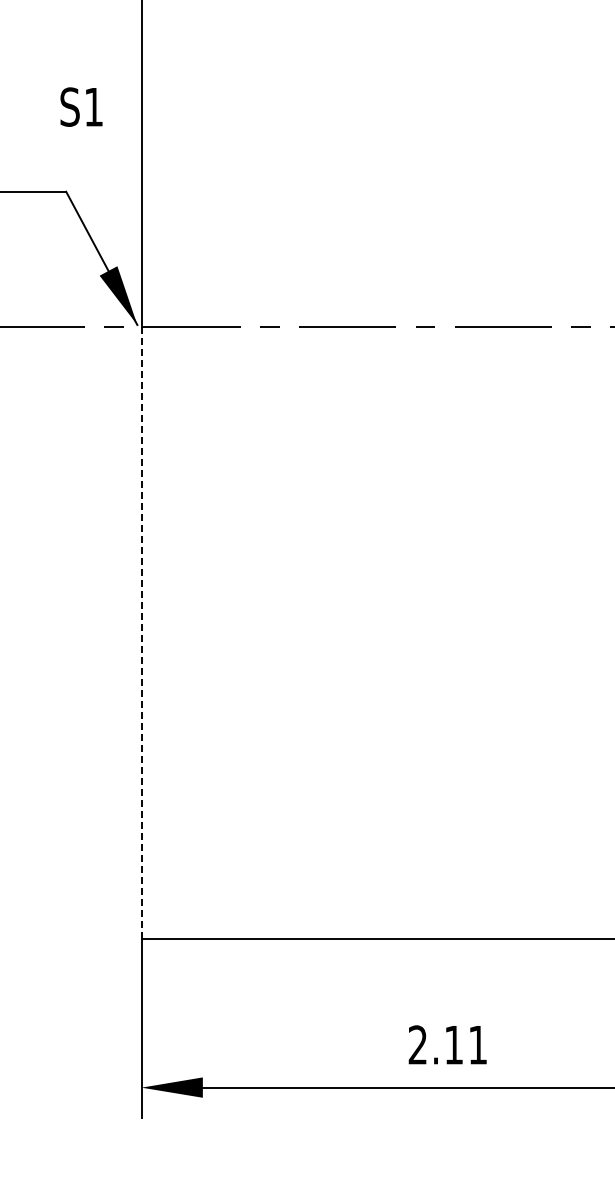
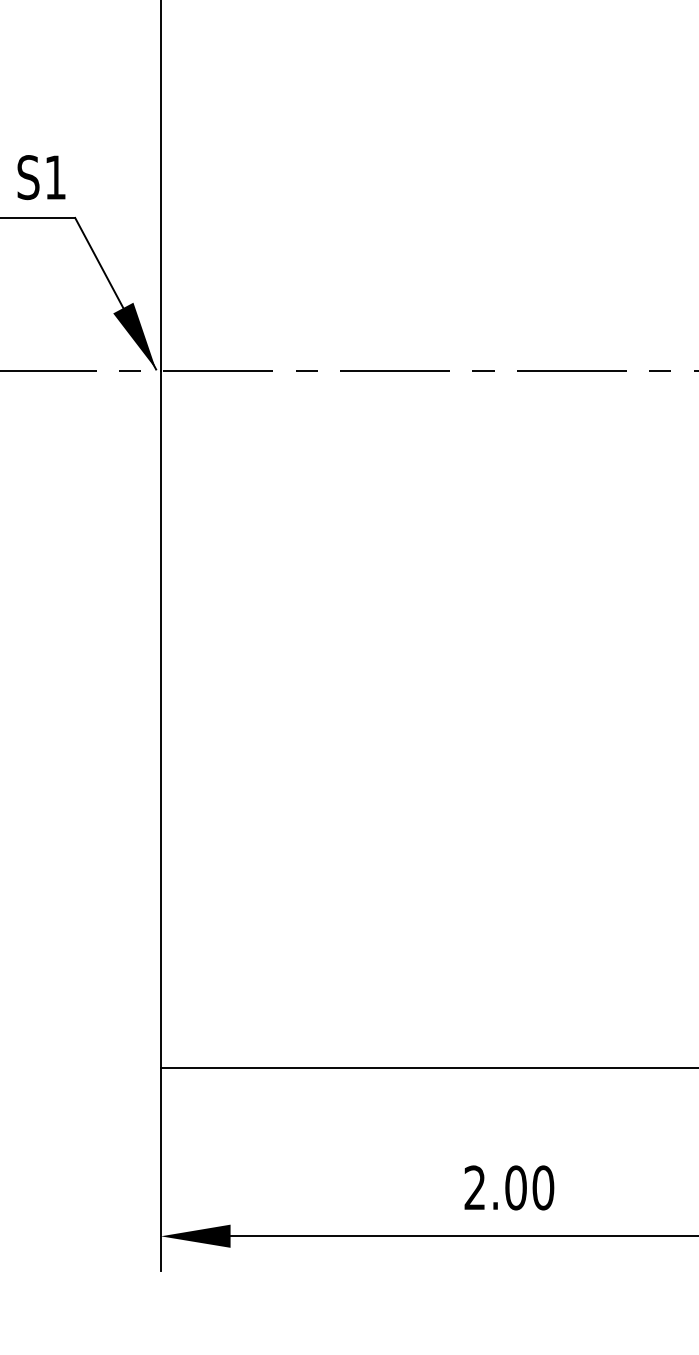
text: (81, 106) -> (41, 176), moved
line: (141, 633) -> (160, 720), dashed -> solid
text: (465, 1044) -> (529, 1187), 2.11 -> 2.00

